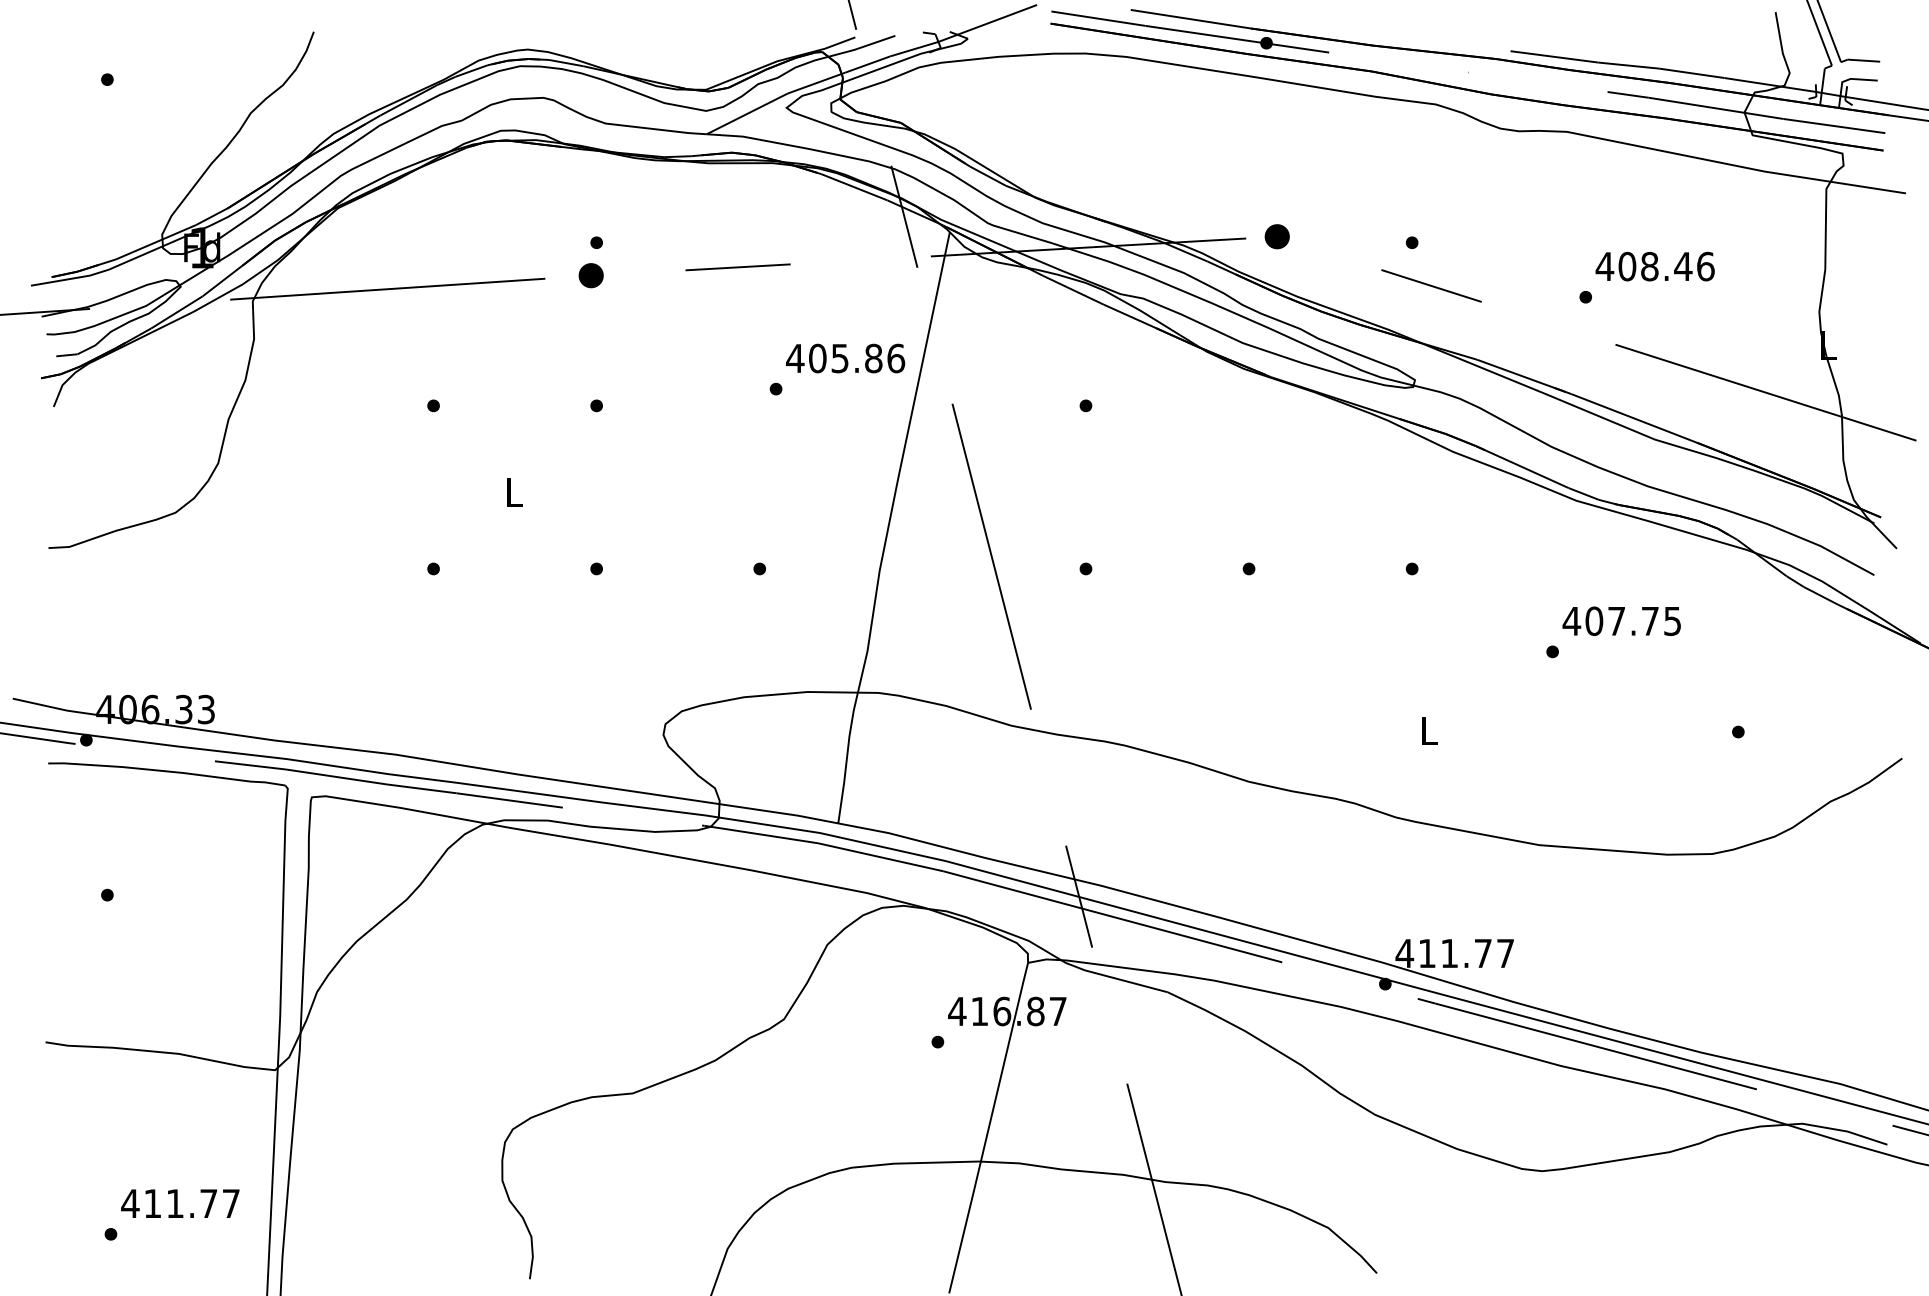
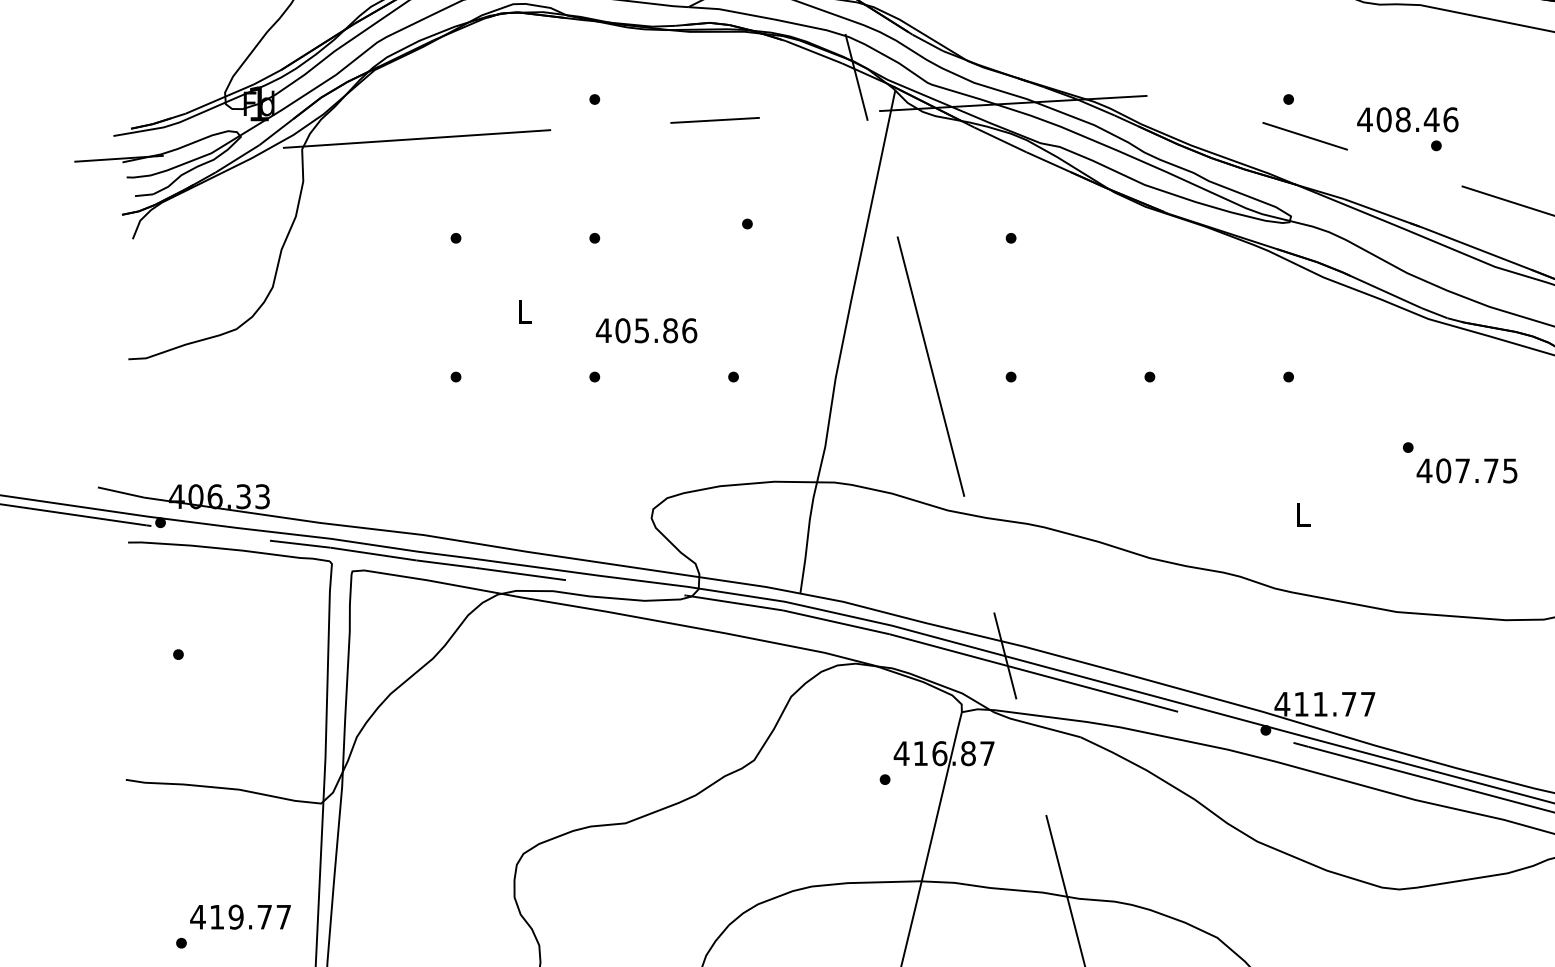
part: (1276, 236) -> (1173, 94), removed
text: (1654, 266) -> (1407, 119), moved
part: (590, 275) -> (589, 127), removed
text: (845, 358) -> (646, 330), moved
text: (1621, 620) -> (1466, 470), moved
text: (174, 1203) -> (235, 916), 411.77 -> 419.77

